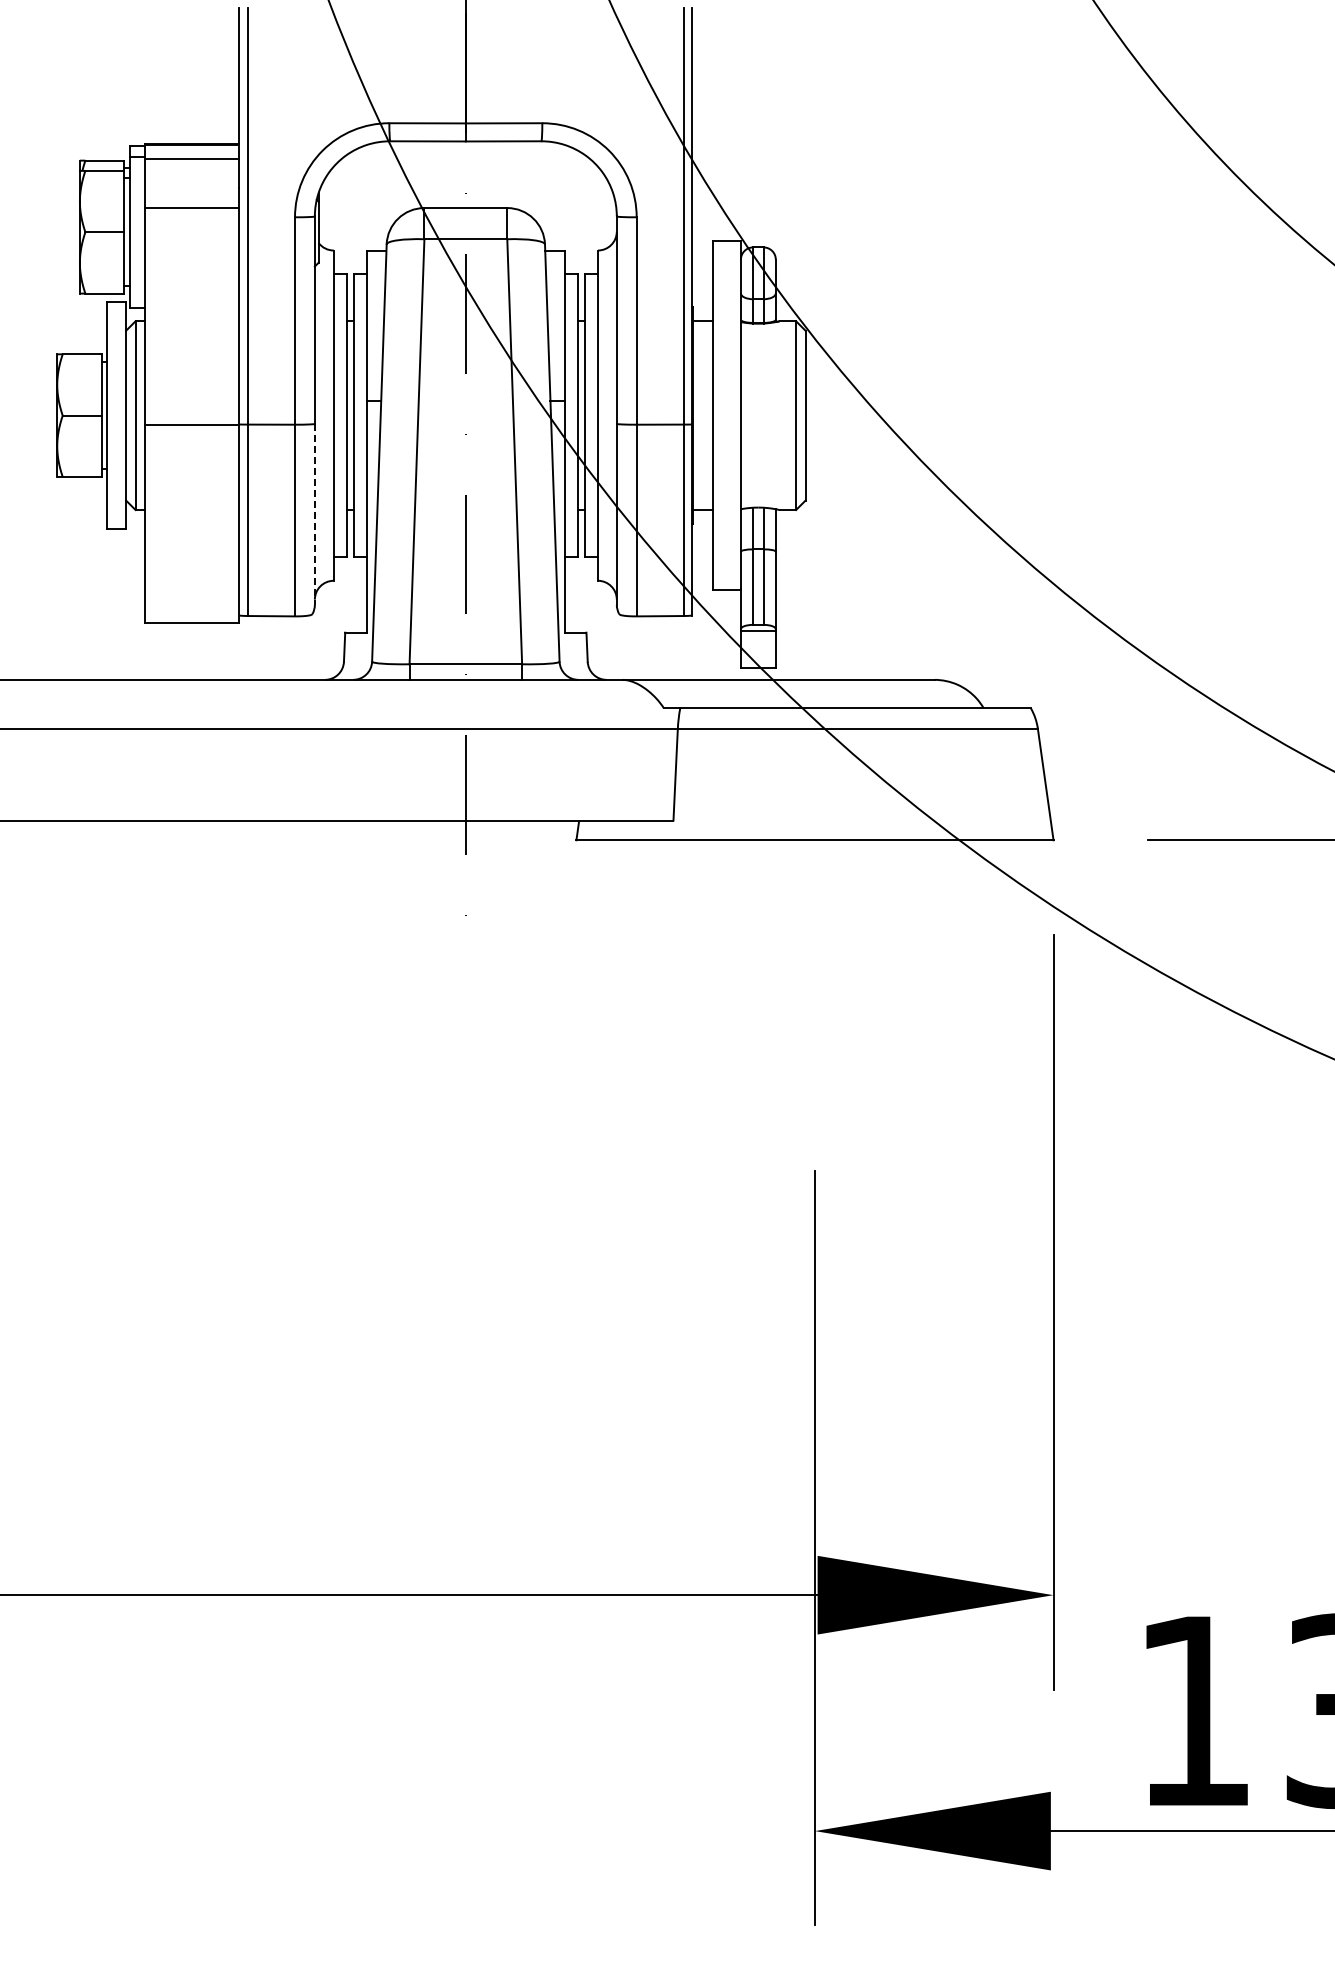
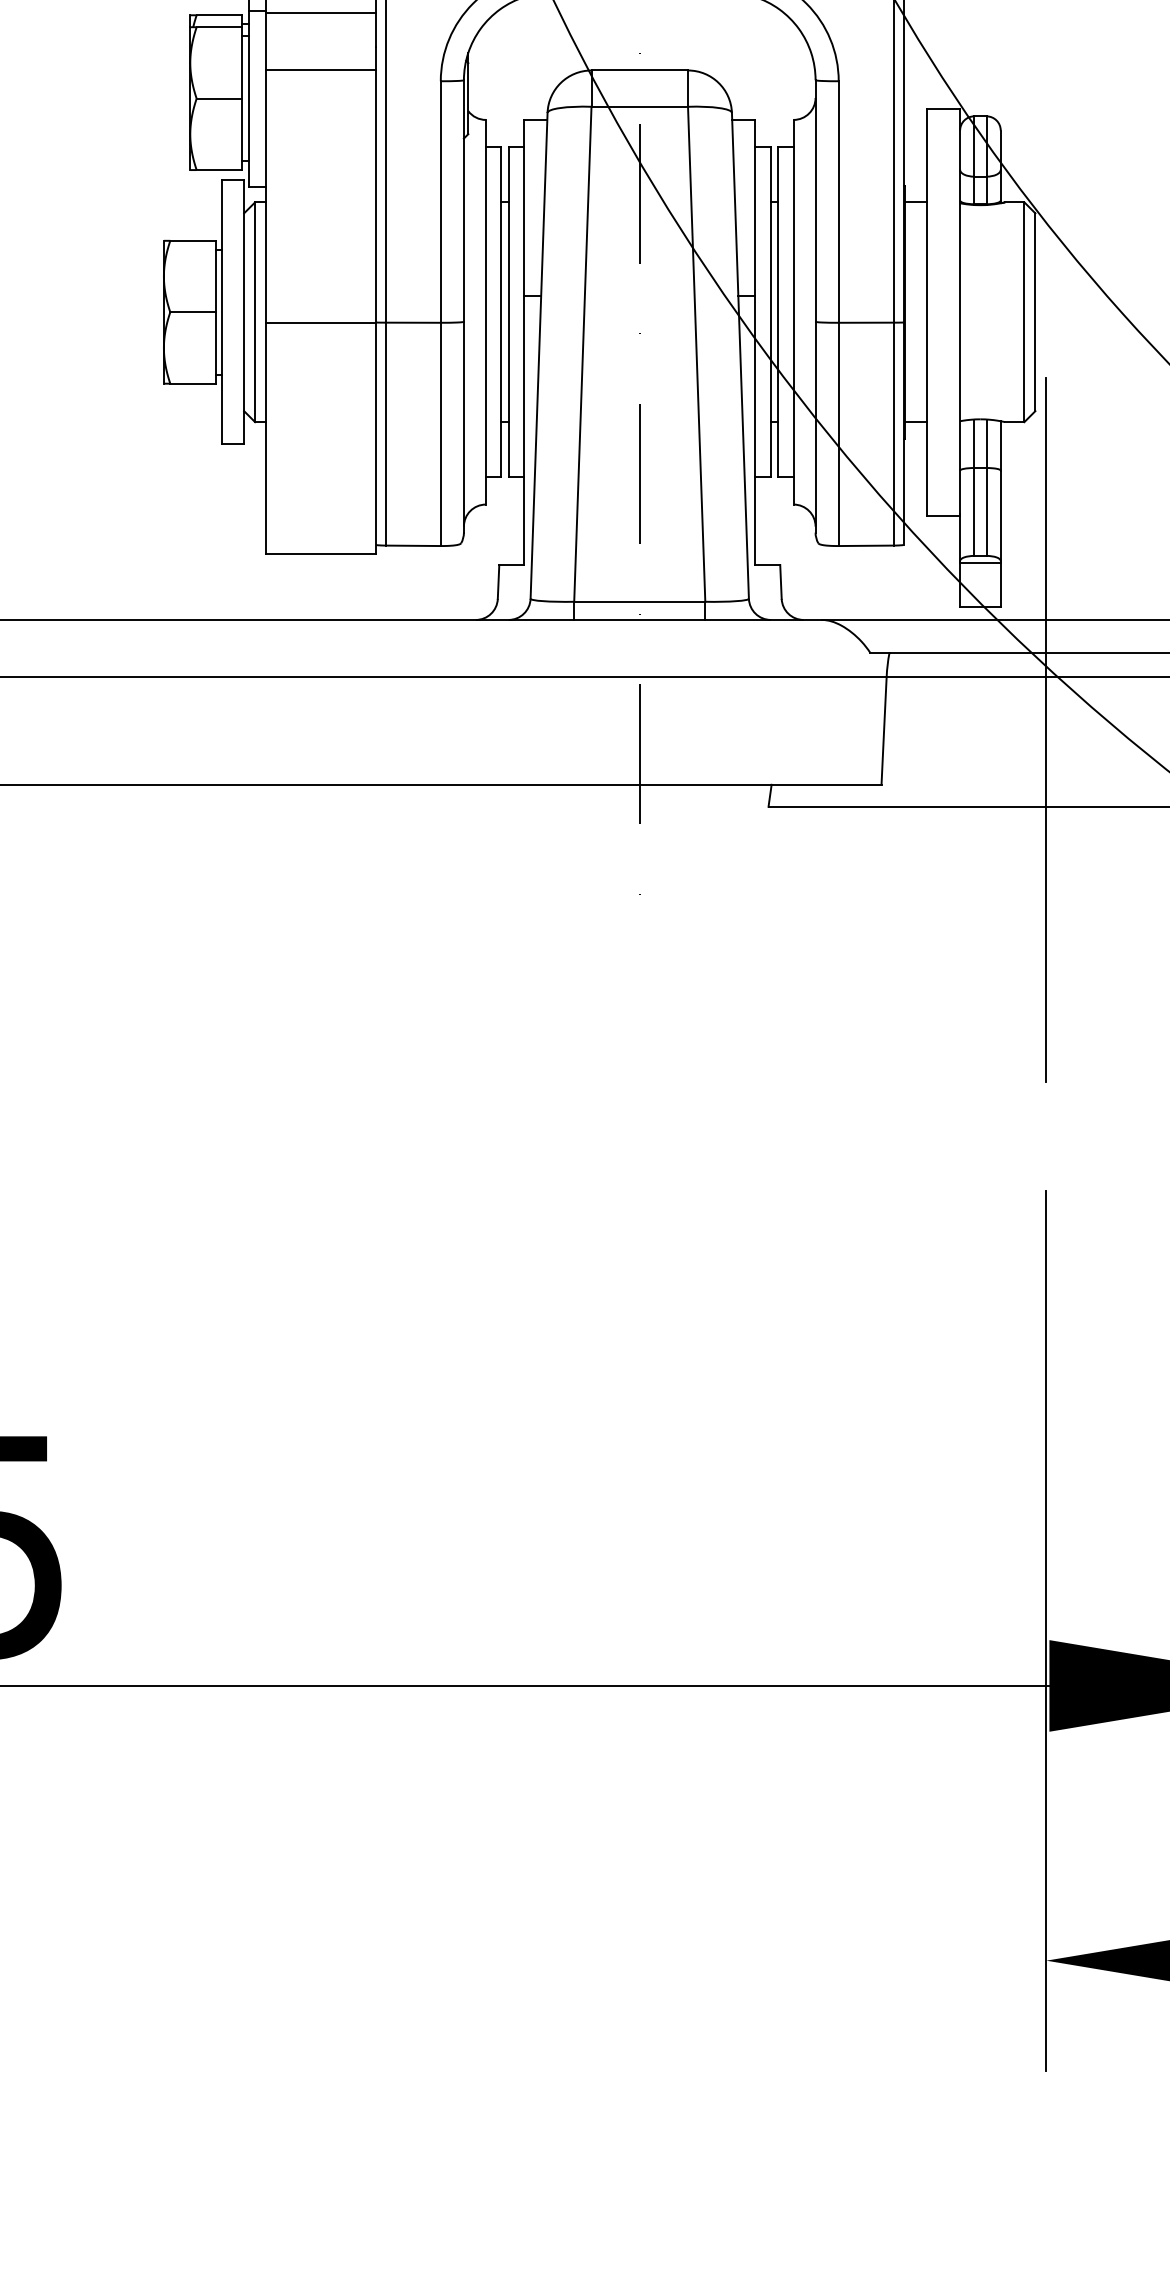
line: (314, 514) -> (463, 427), dashed -> solid
line: (814, 774) -> (1045, 730), added

